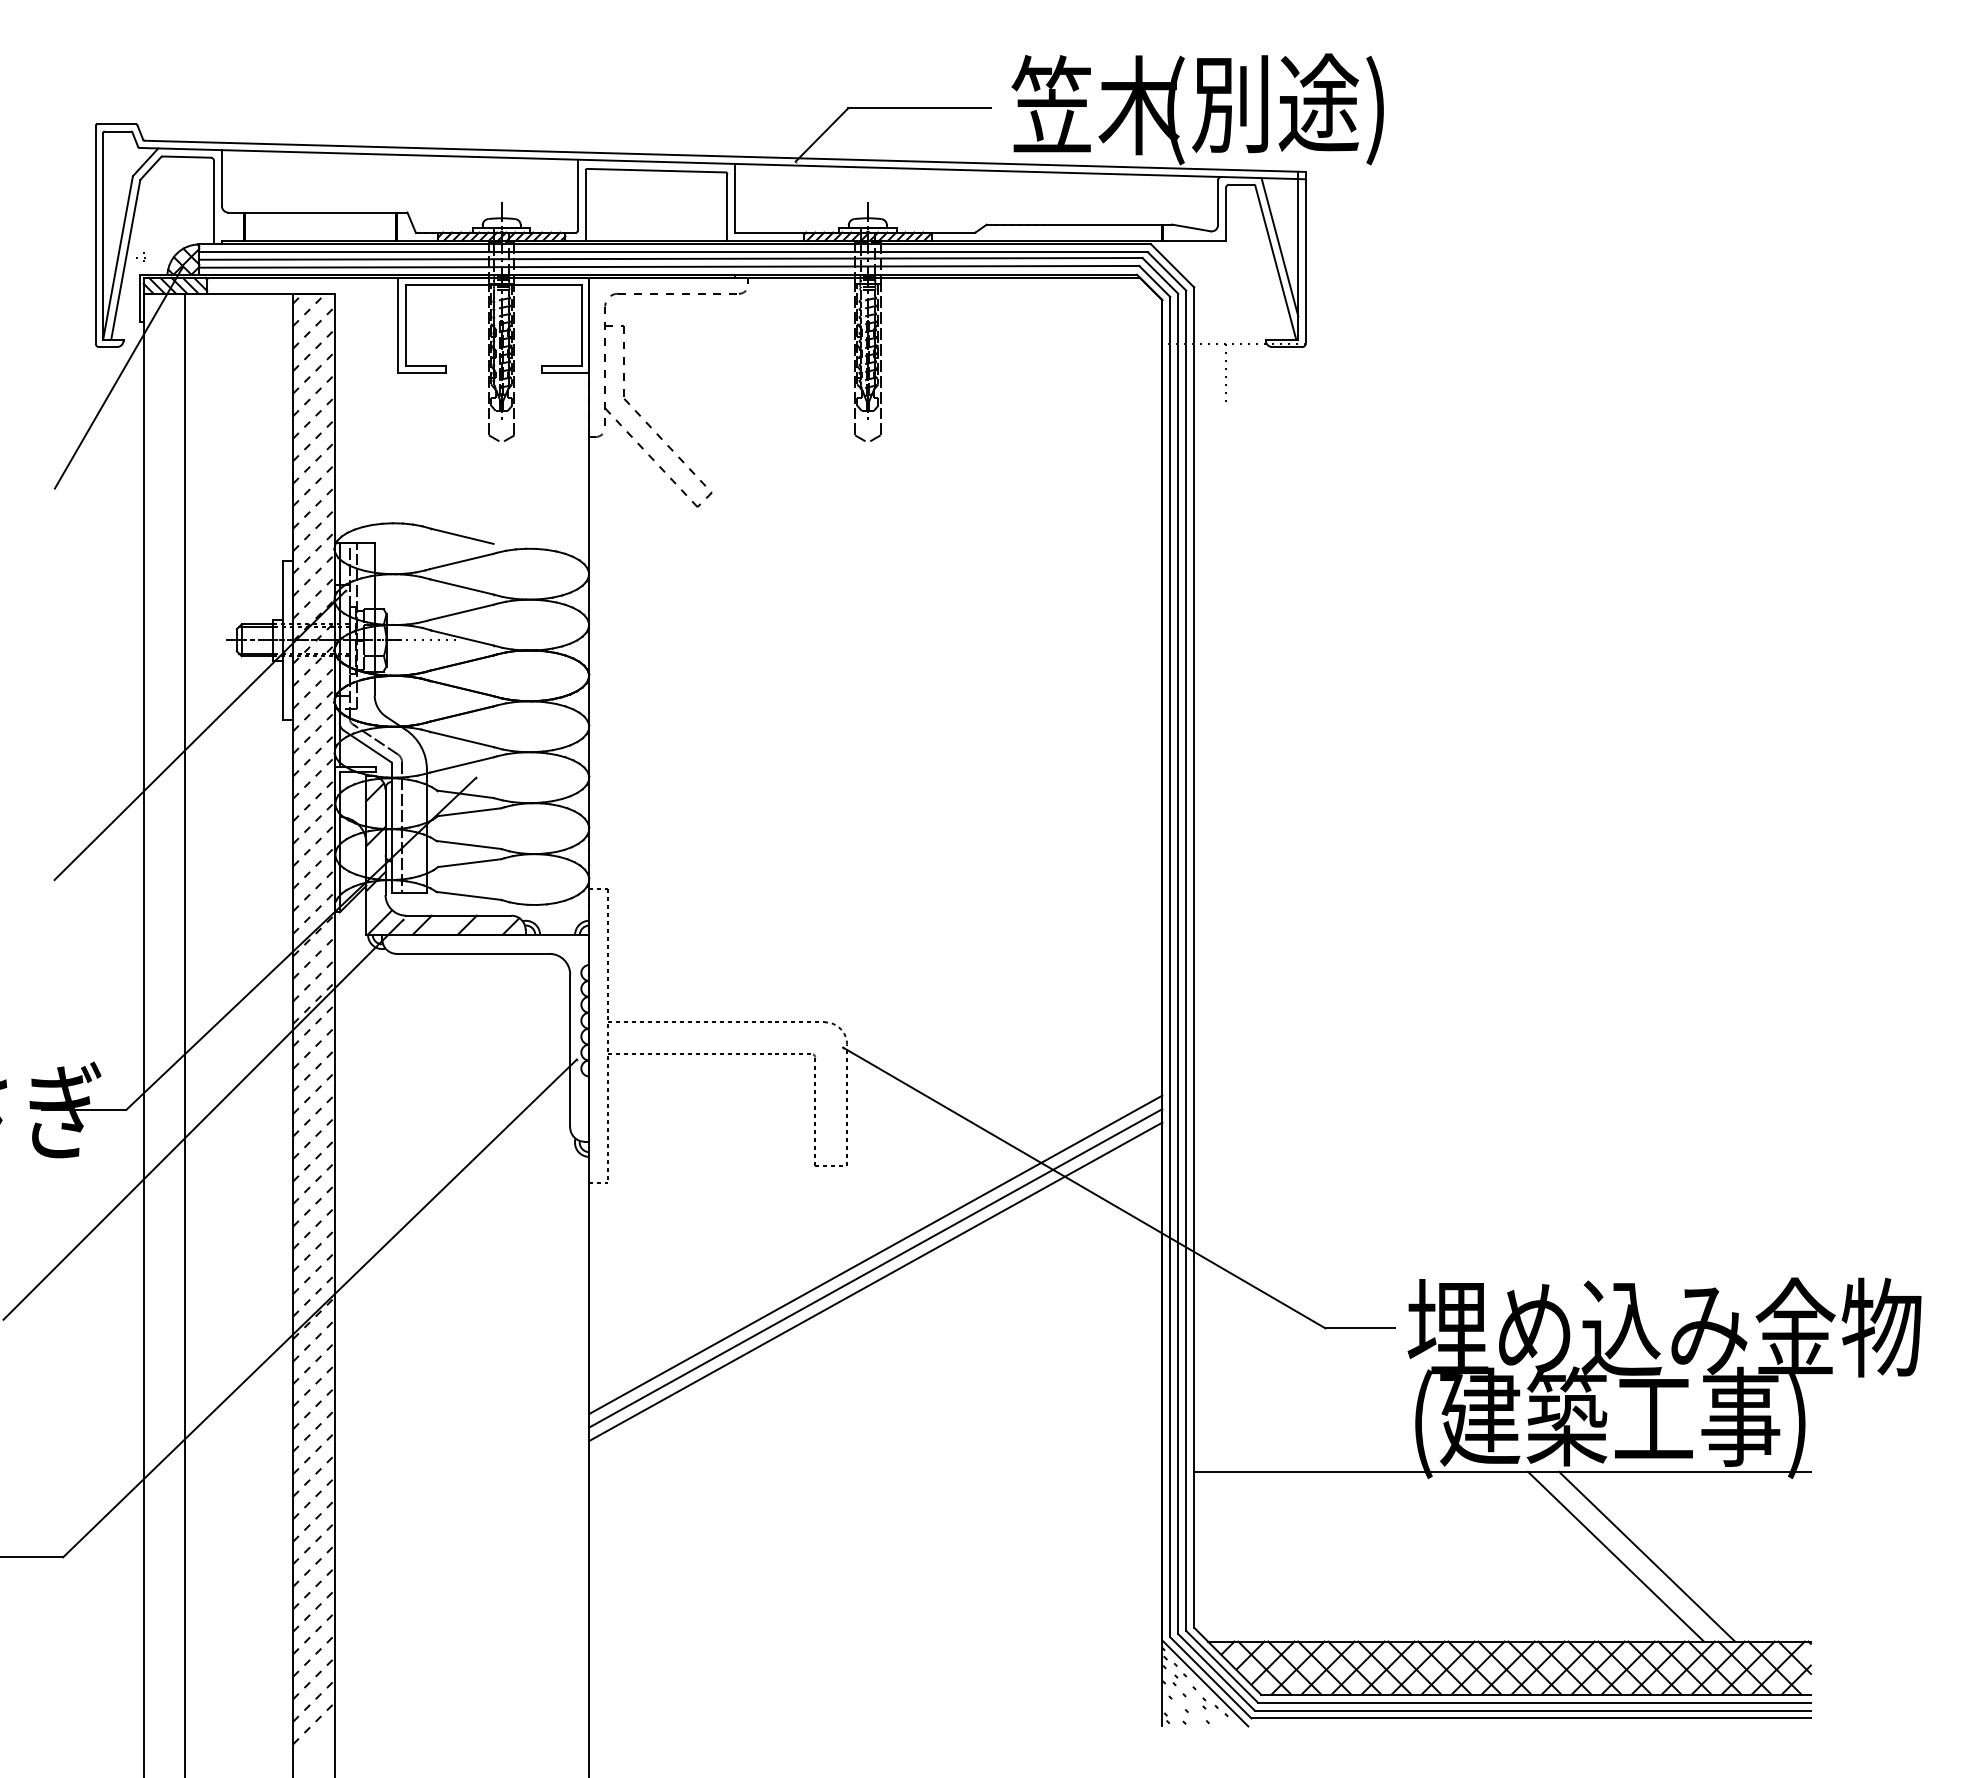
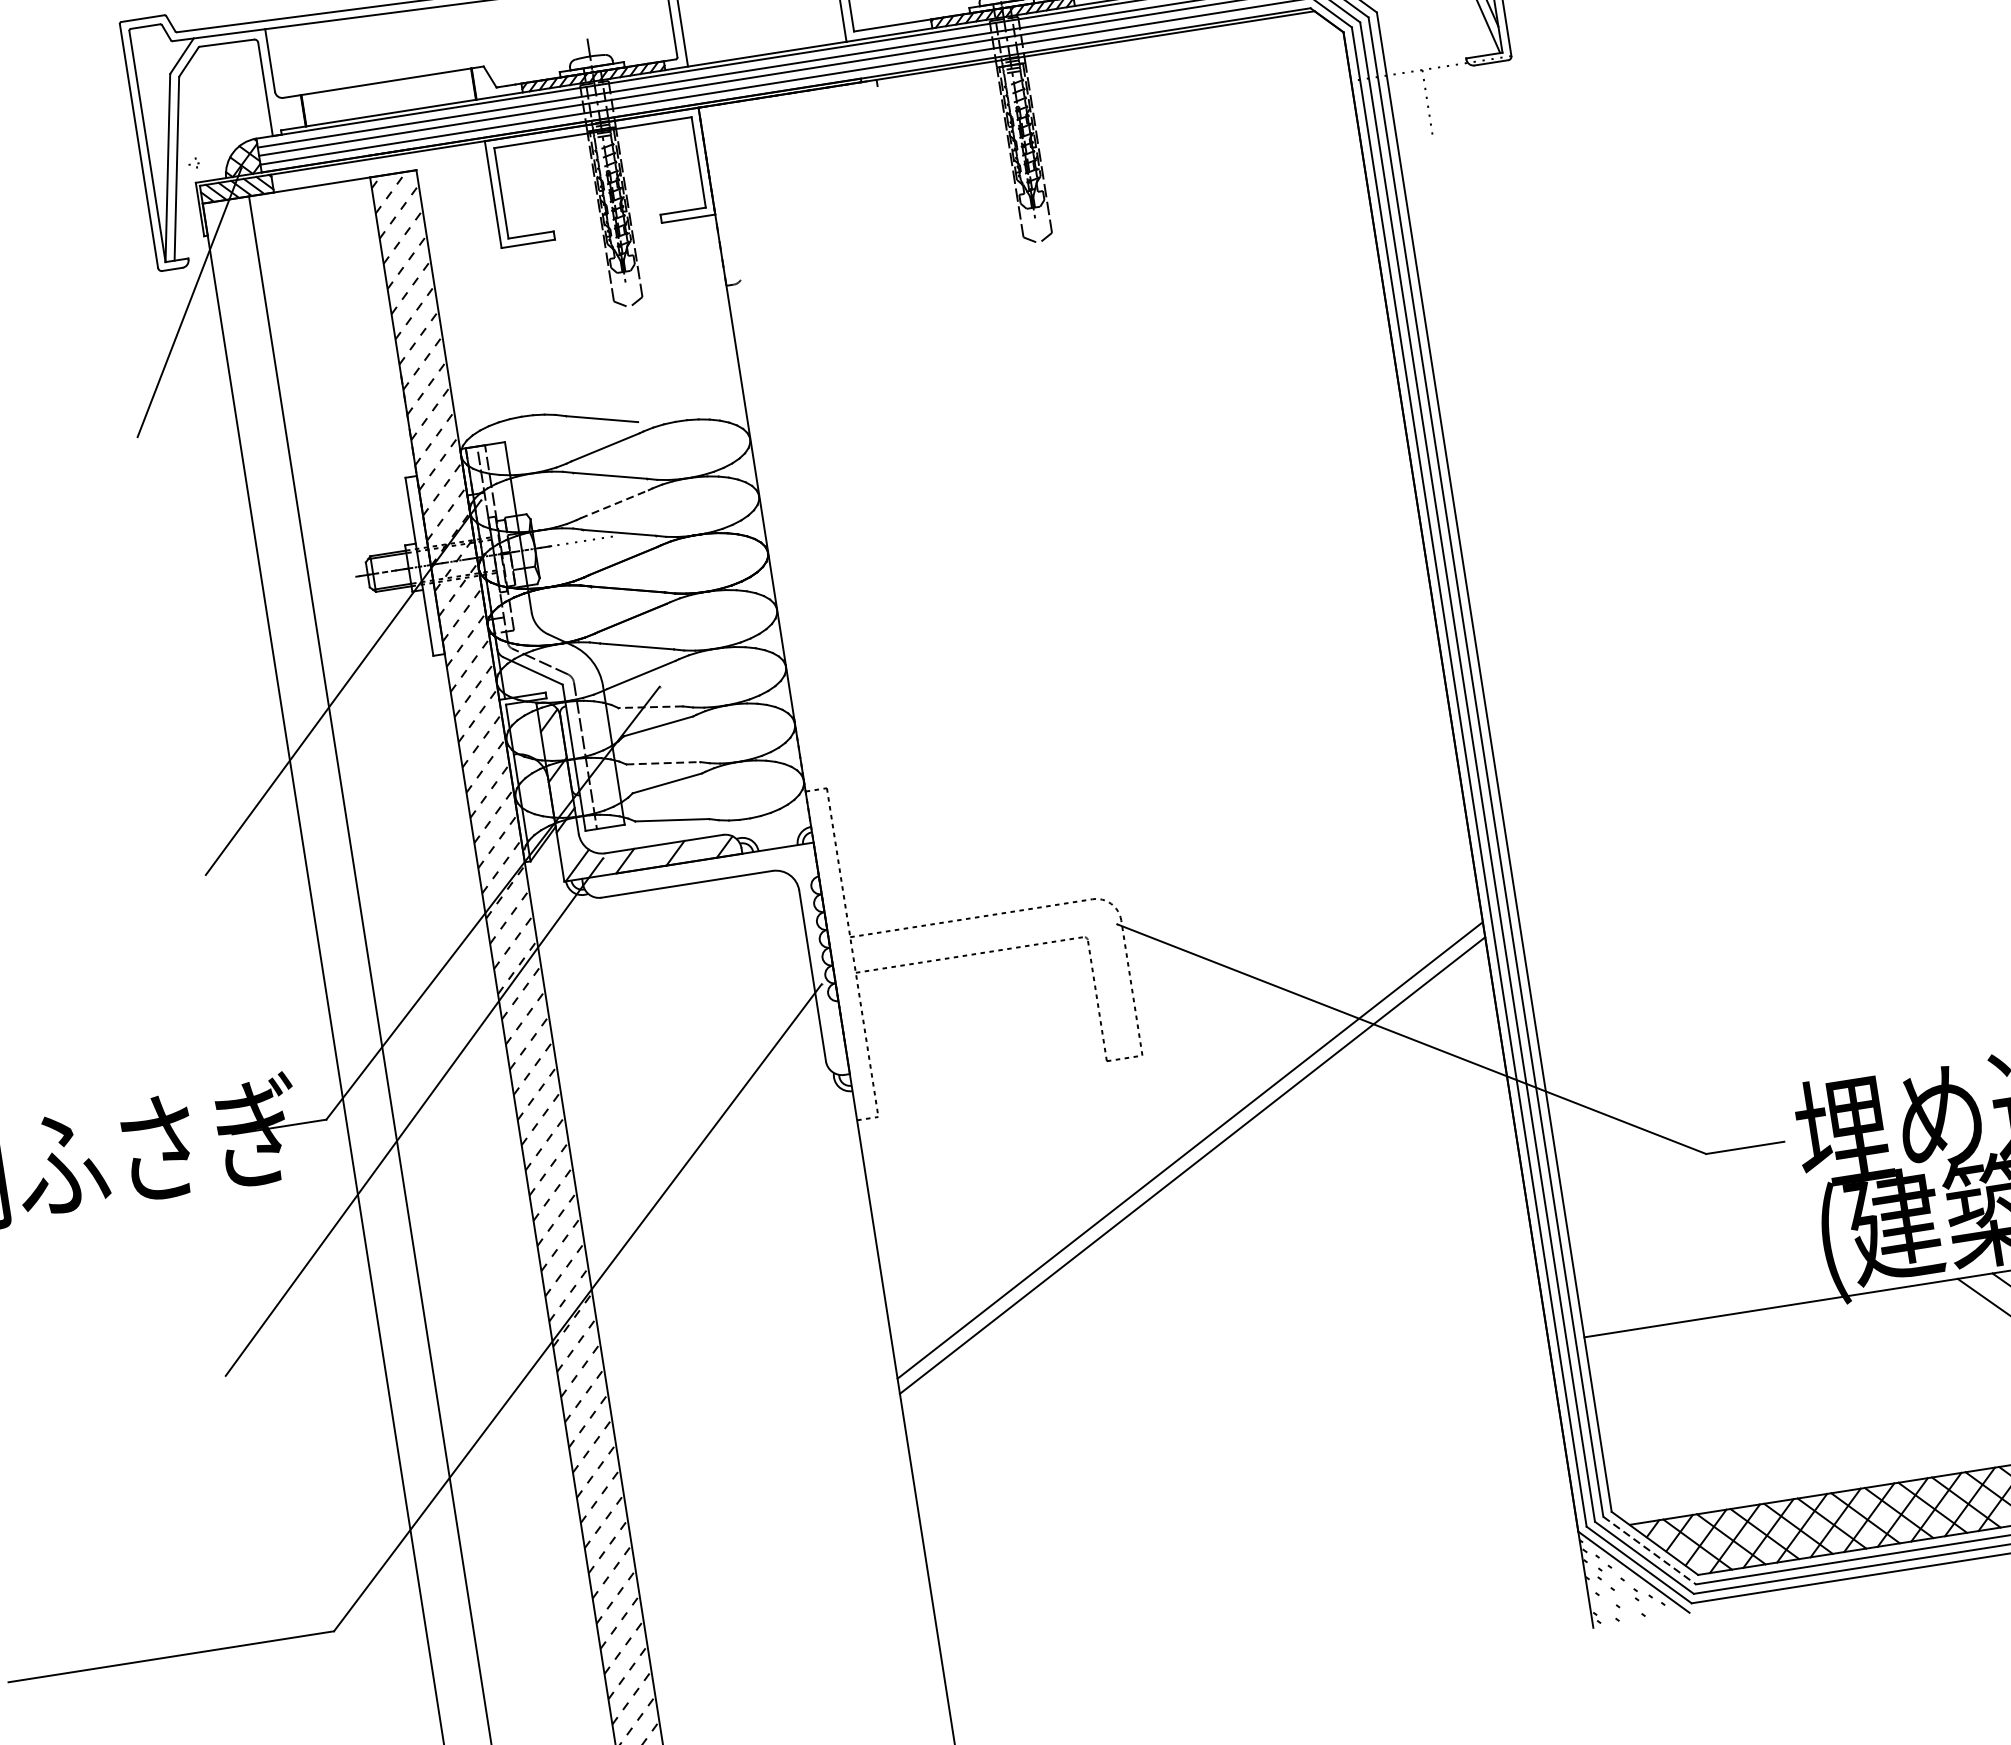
part: (649, 424) -> (791, 261), removed
line: (461, 612) -> (614, 504), solid -> dashed
line: (465, 794) -> (650, 707), solid -> dashed
line: (469, 845) -> (663, 763), solid -> dashed
line: (875, 1281) -> (1194, 1180), removed
line: (1222, 1666) -> (1650, 1550), solid -> dashed

